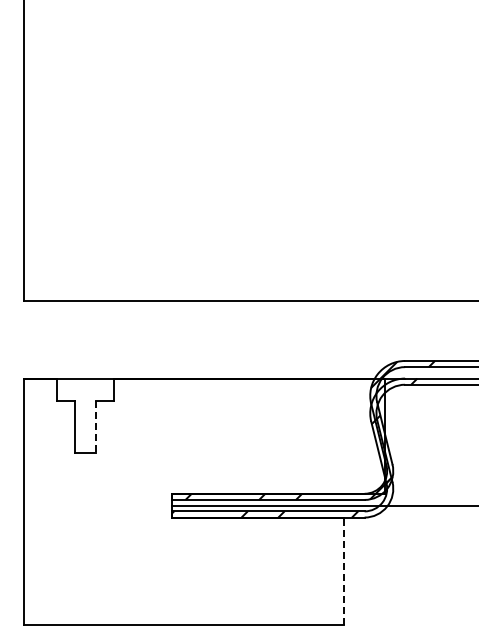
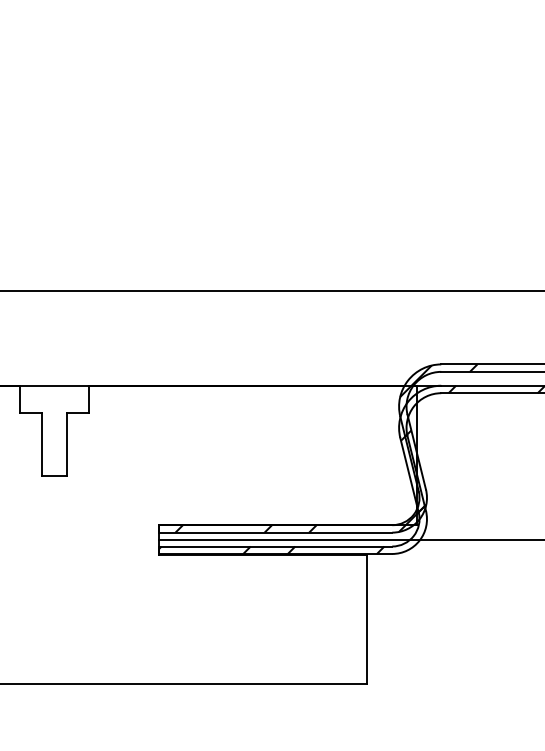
line: (95, 426) -> (66, 443), dashed -> solid
line: (343, 571) -> (366, 619), dashed -> solid

